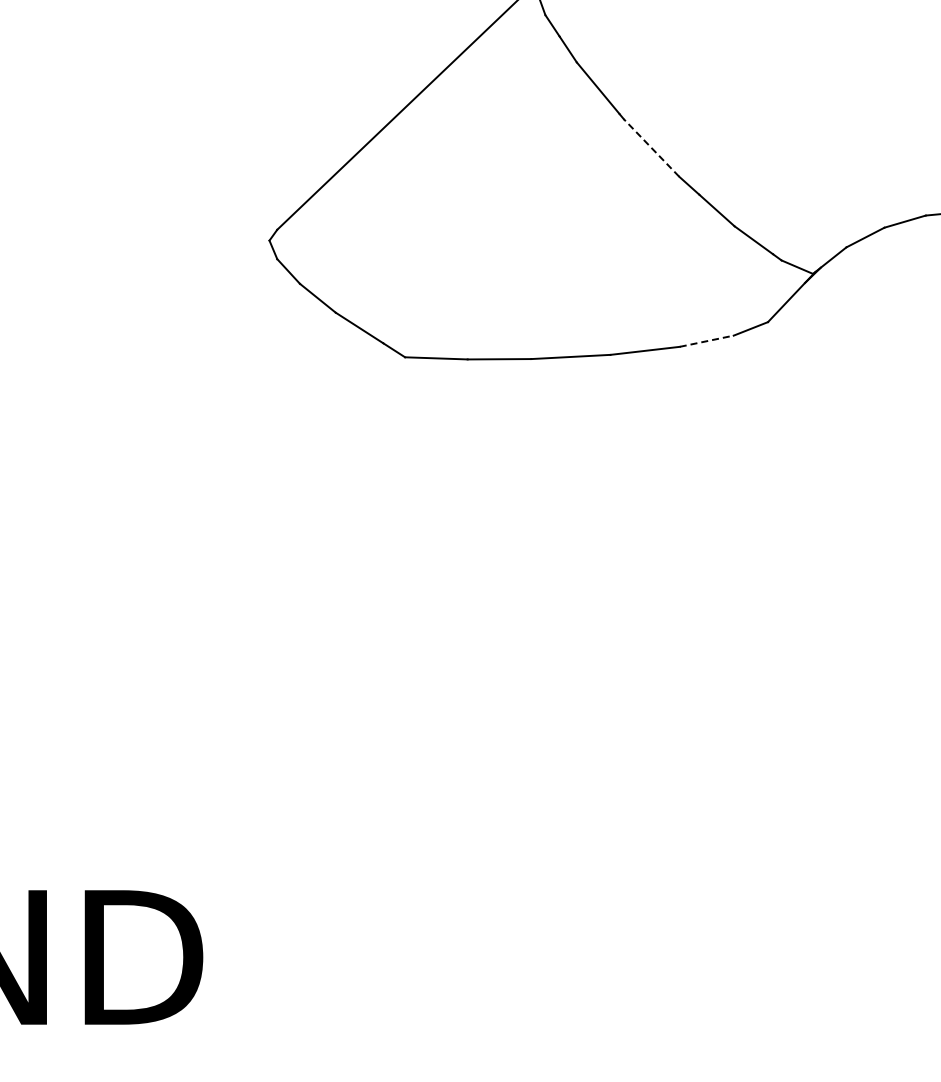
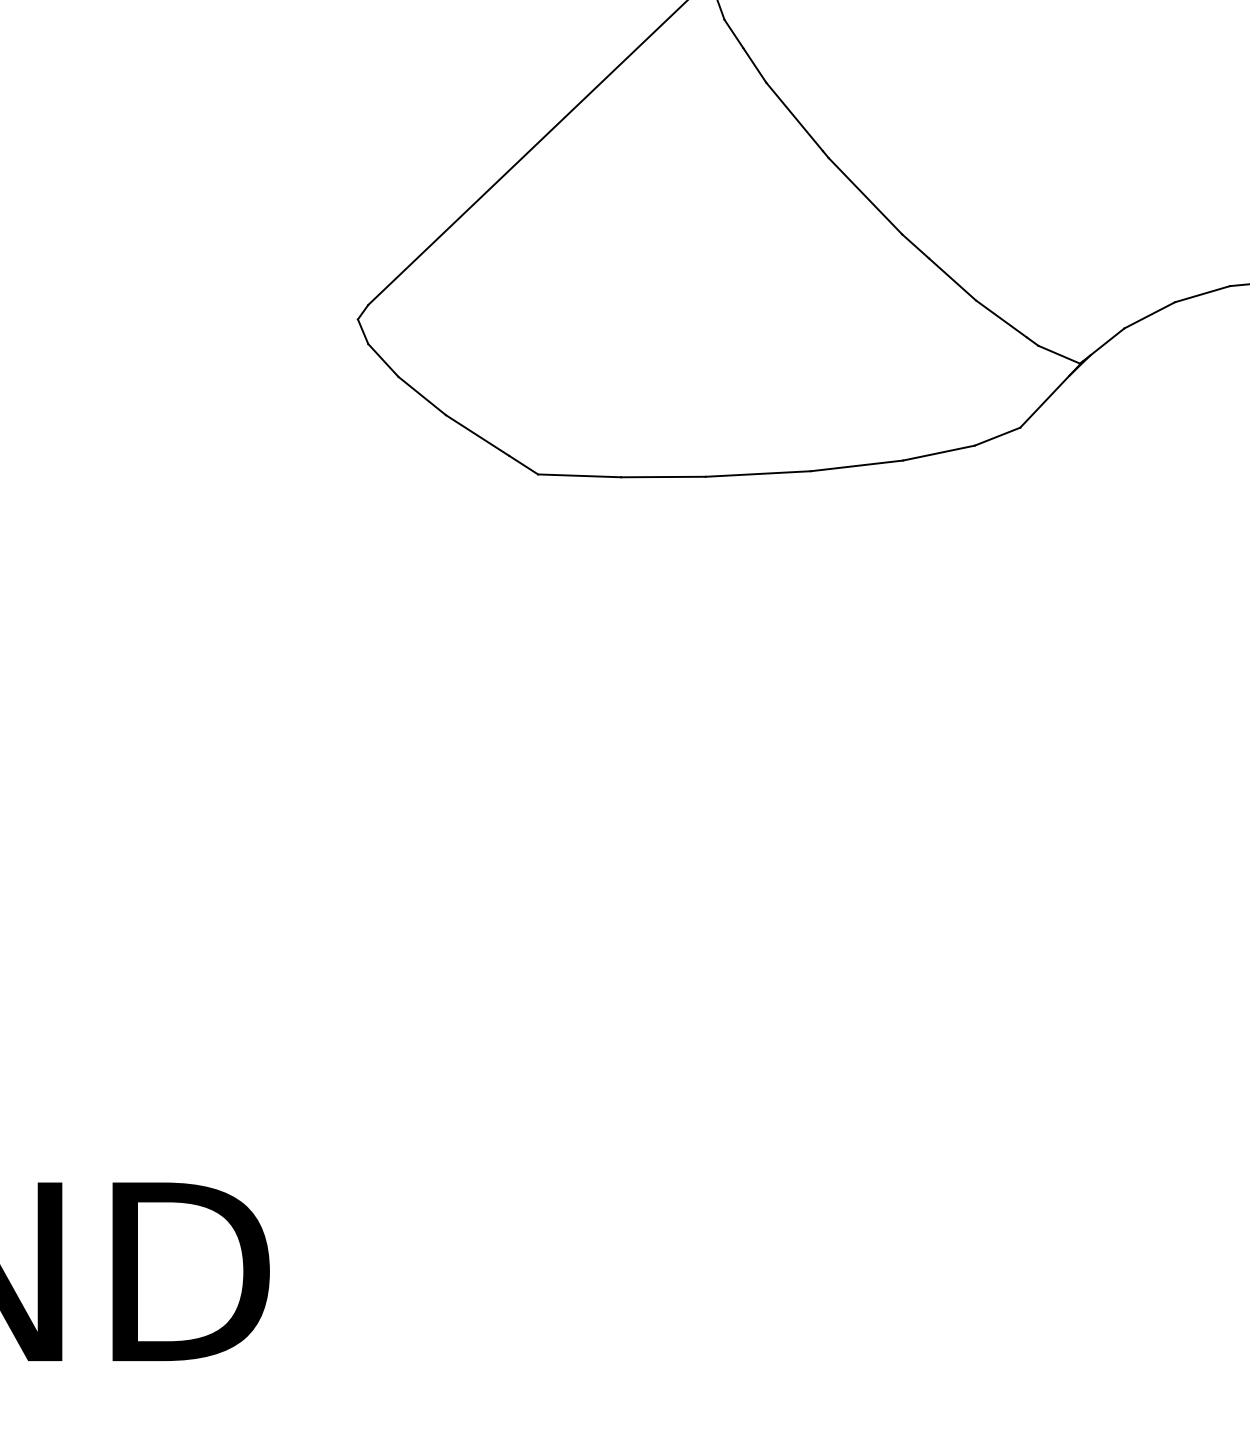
line: (651, 147) -> (865, 195), dashed -> solid
line: (706, 341) -> (938, 453), dashed -> solid

